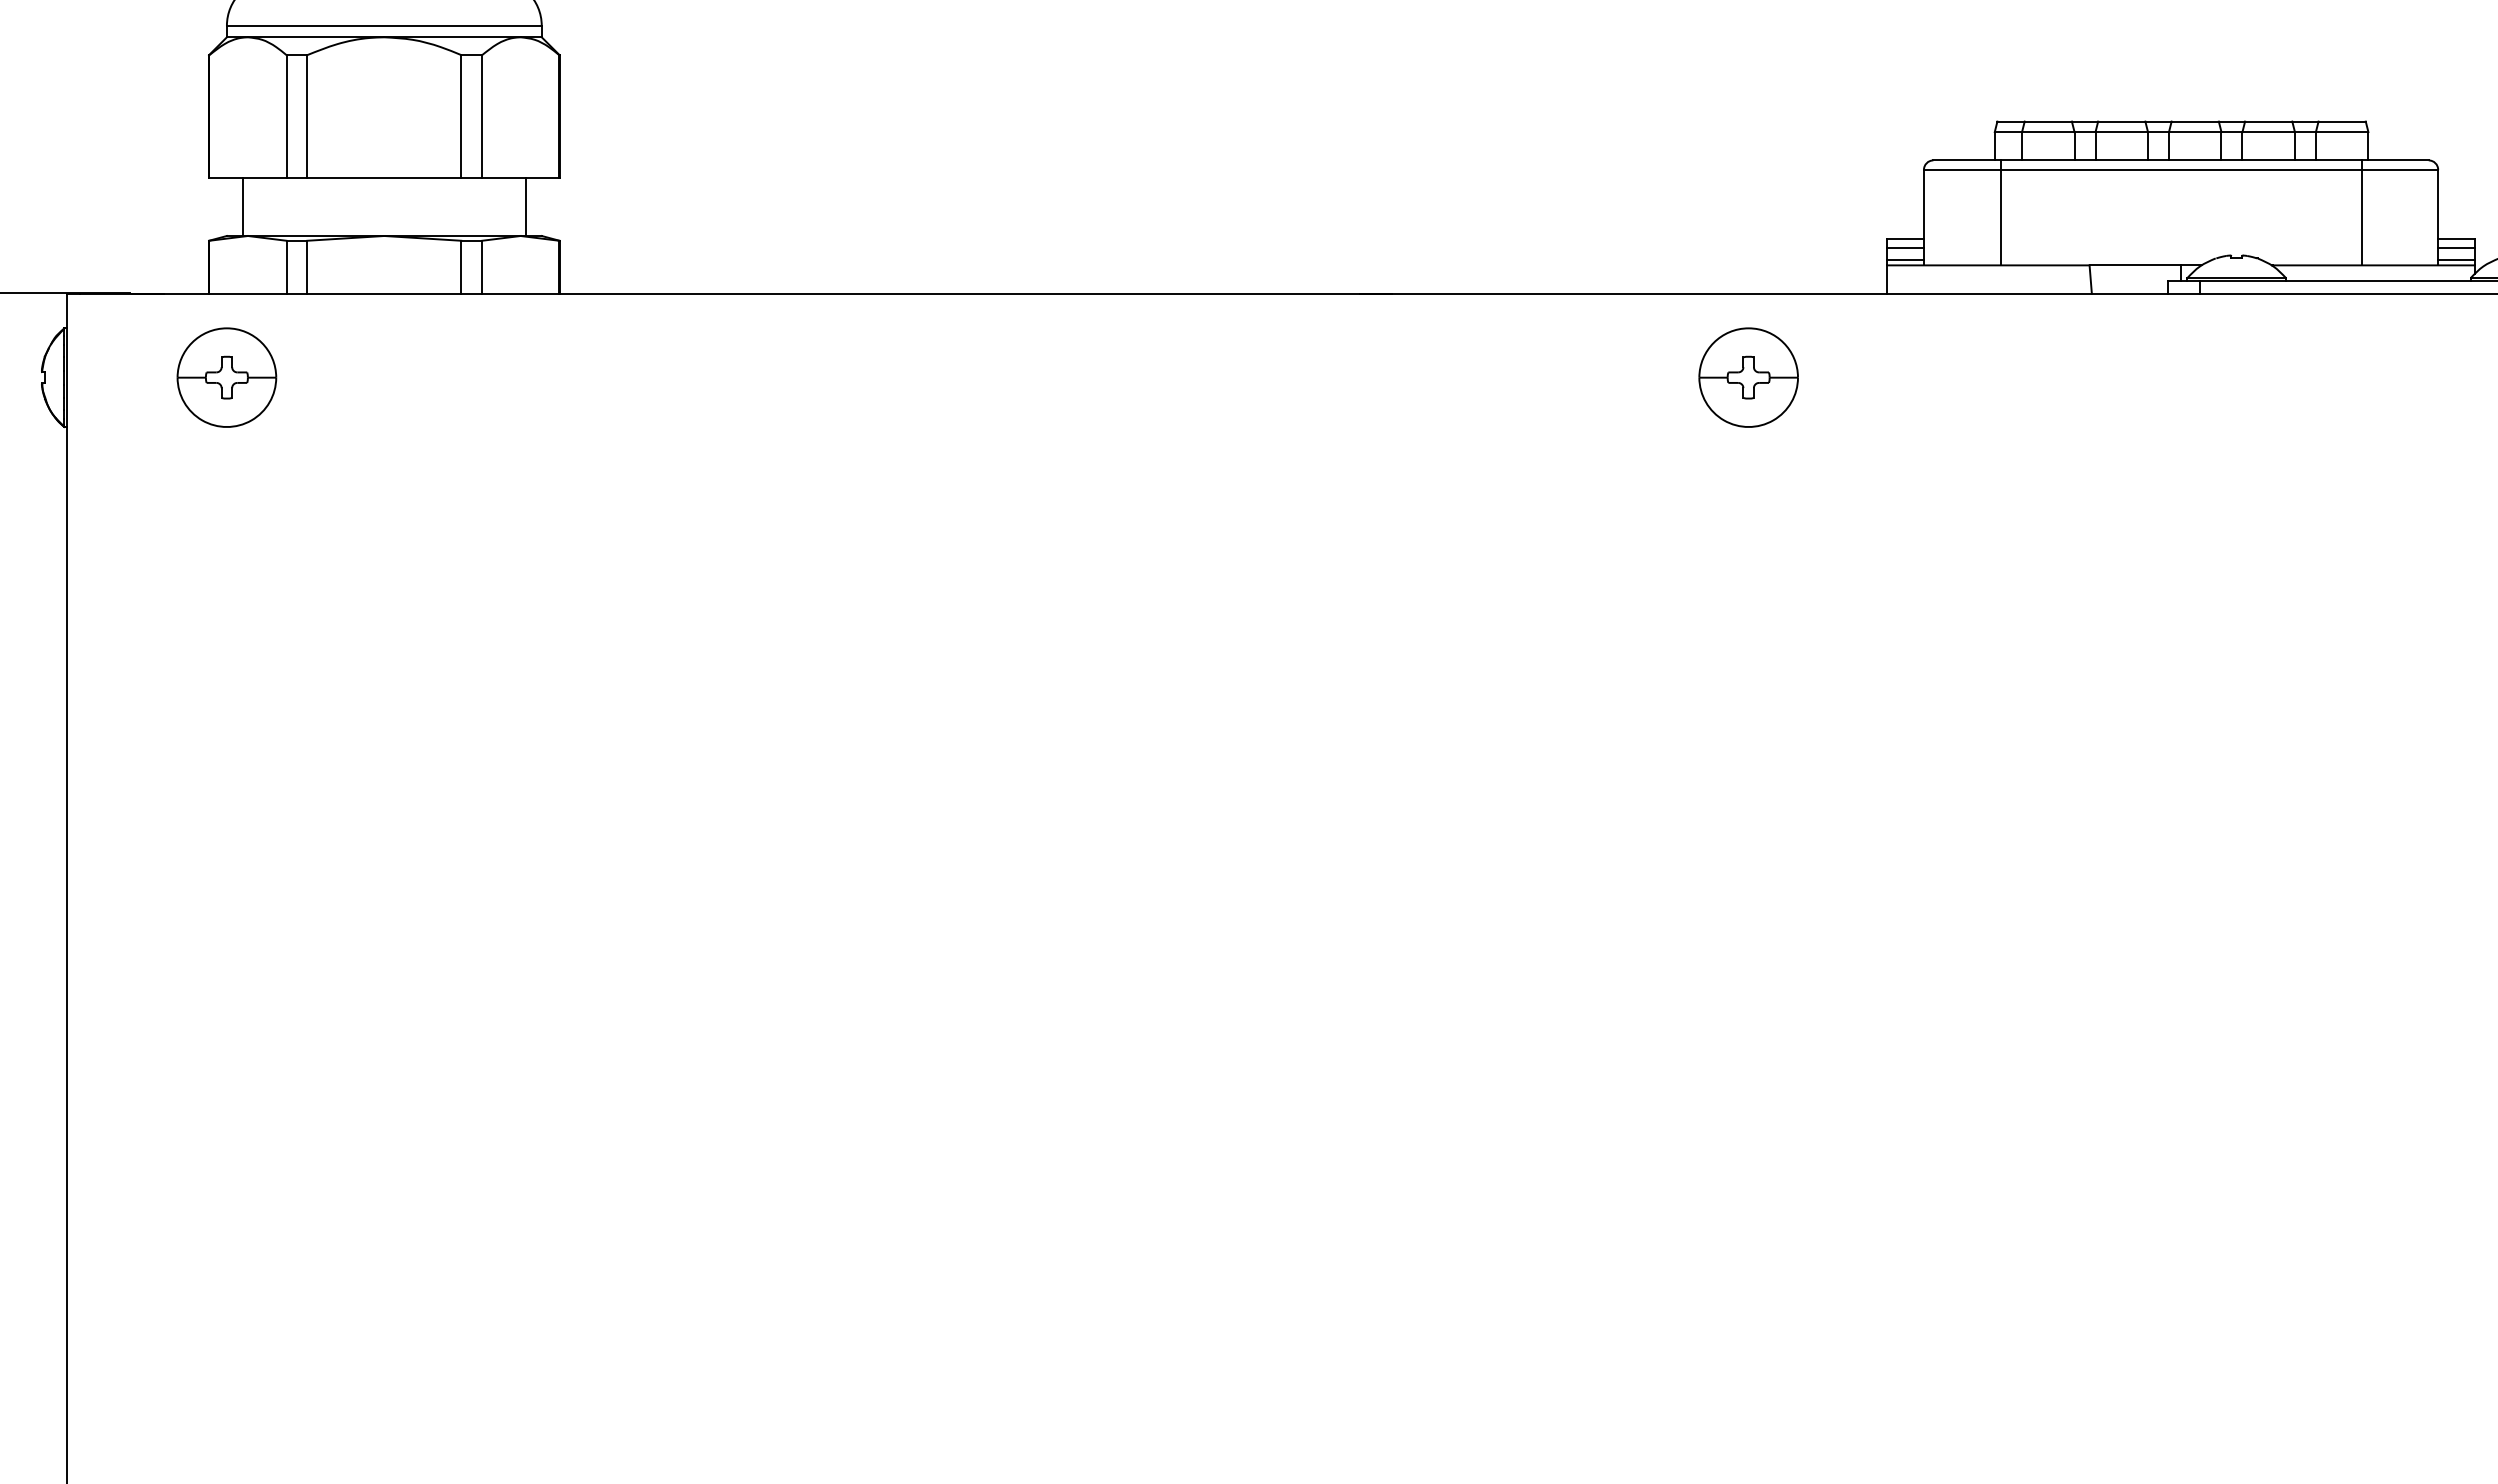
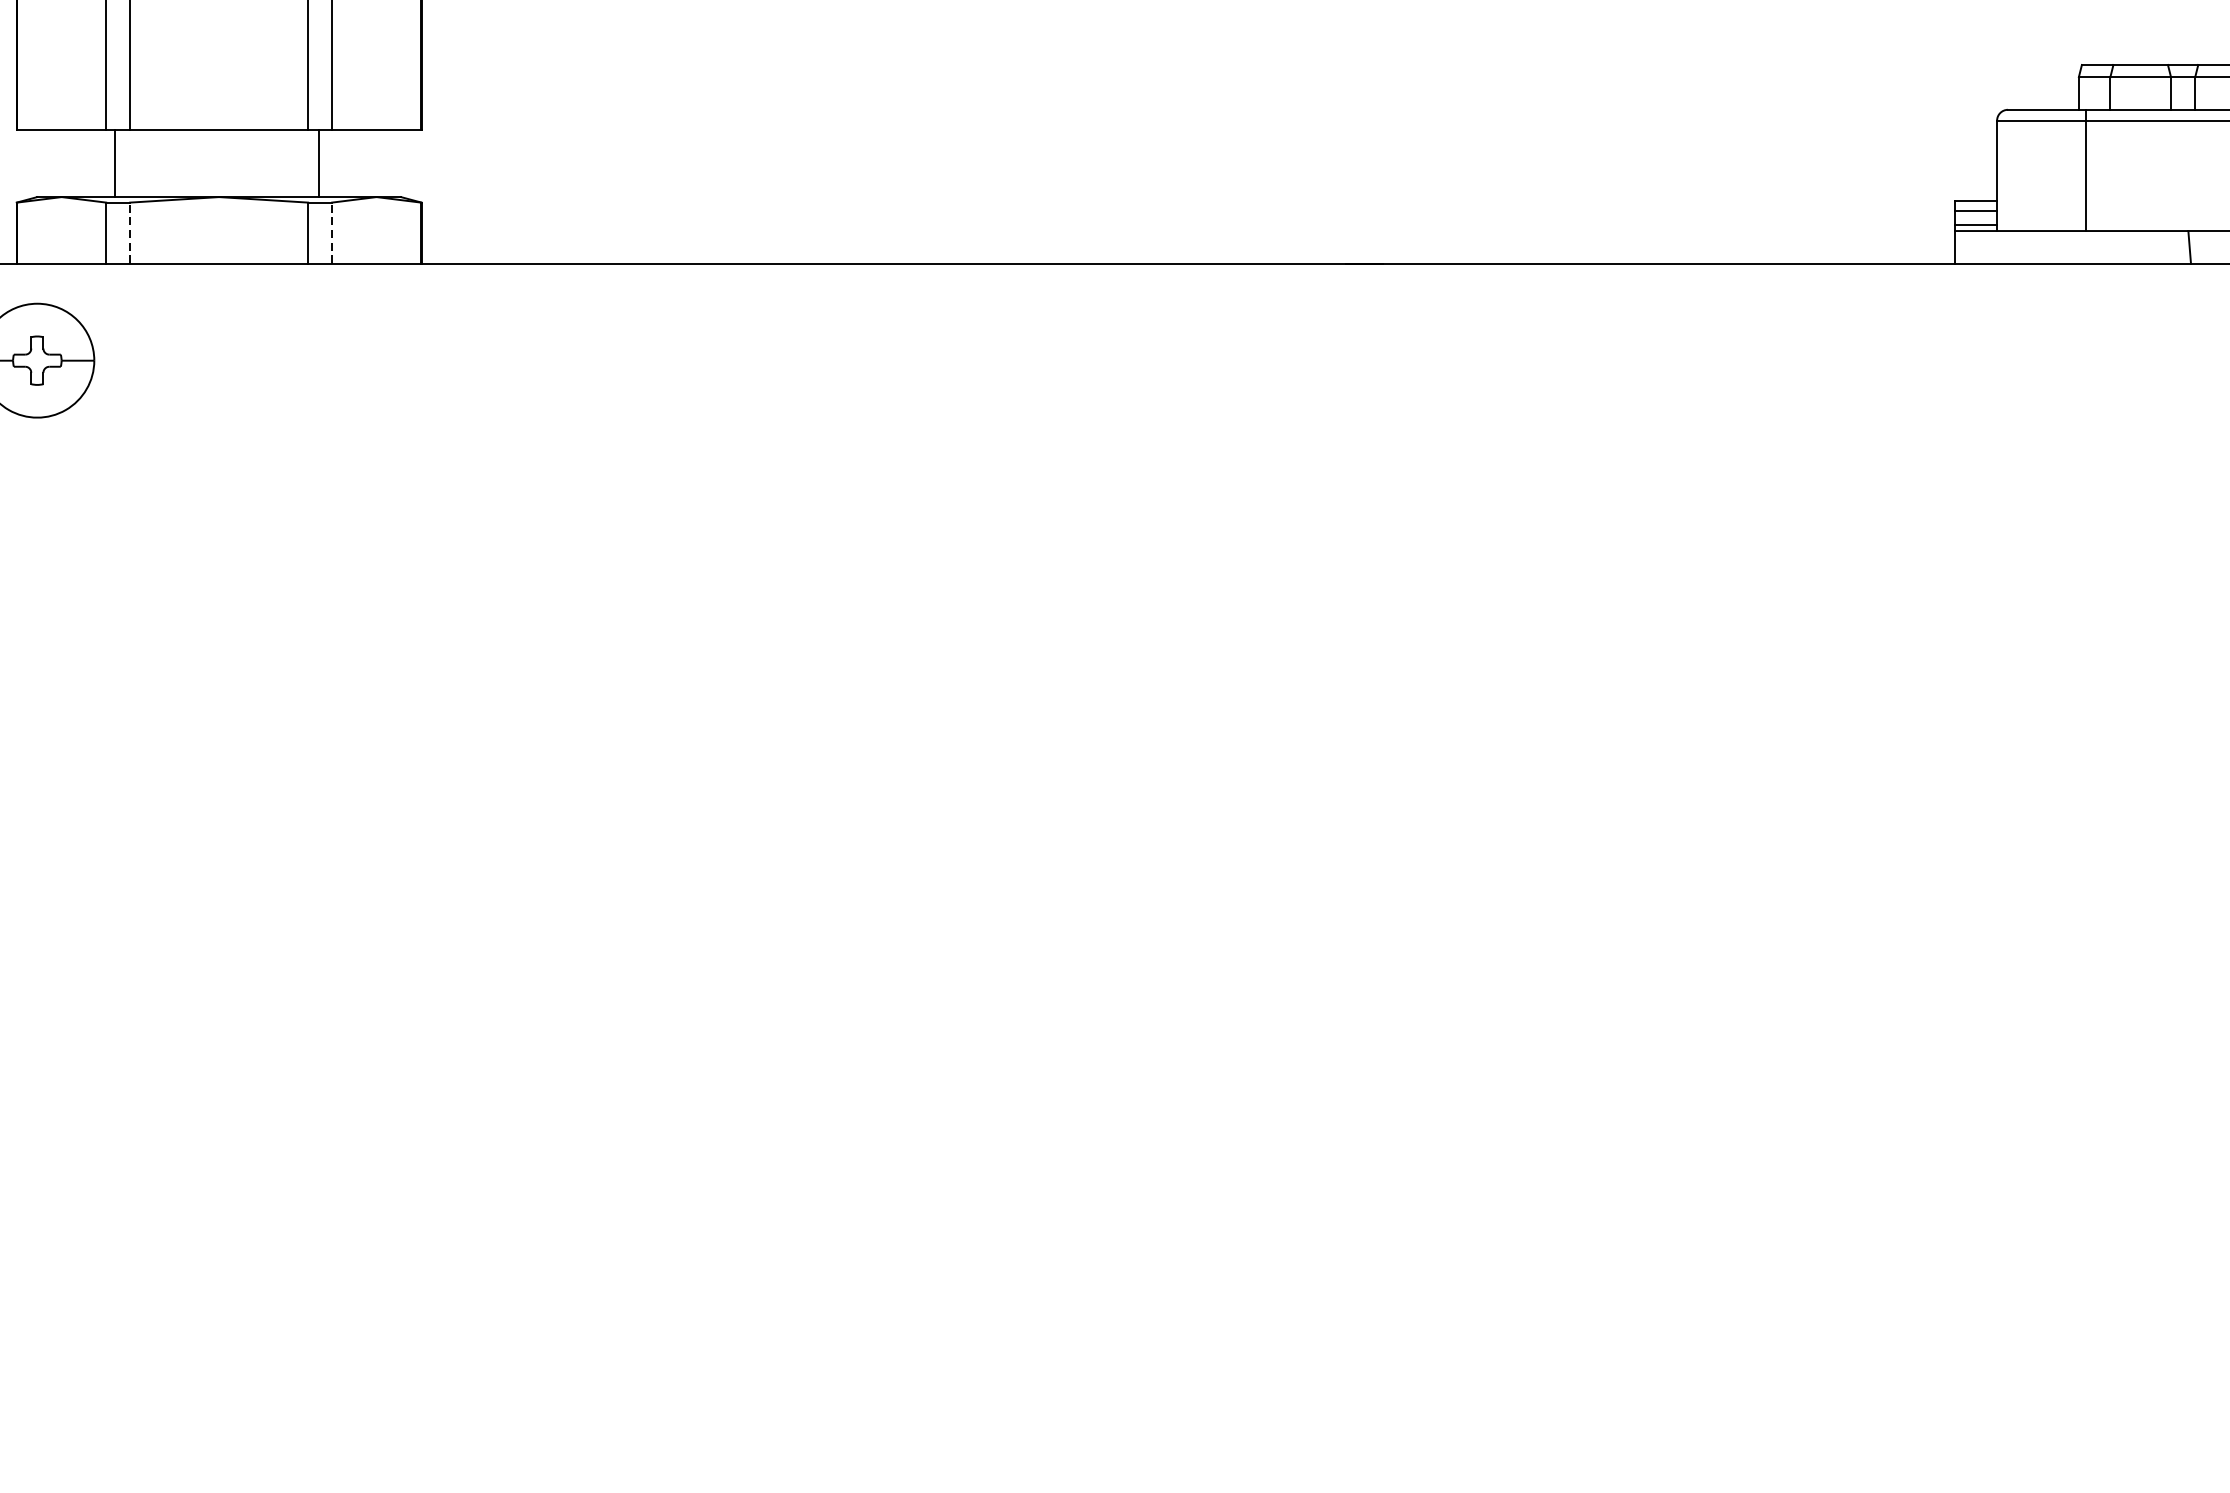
line: (243, 207) -> (115, 164), moved
line: (525, 207) -> (318, 164), moved
line: (307, 266) -> (130, 232), solid -> dashed
line: (482, 266) -> (332, 232), solid -> dashed
part: (1748, 377) -> (1794, 360), removed

